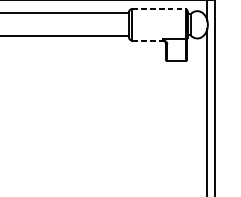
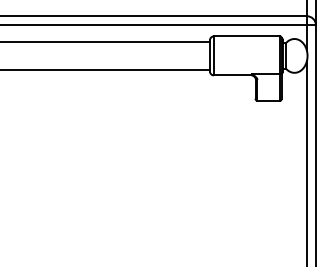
line: (159, 9) -> (247, 36), dashed -> solid
line: (147, 40) -> (232, 75), dashed -> solid

